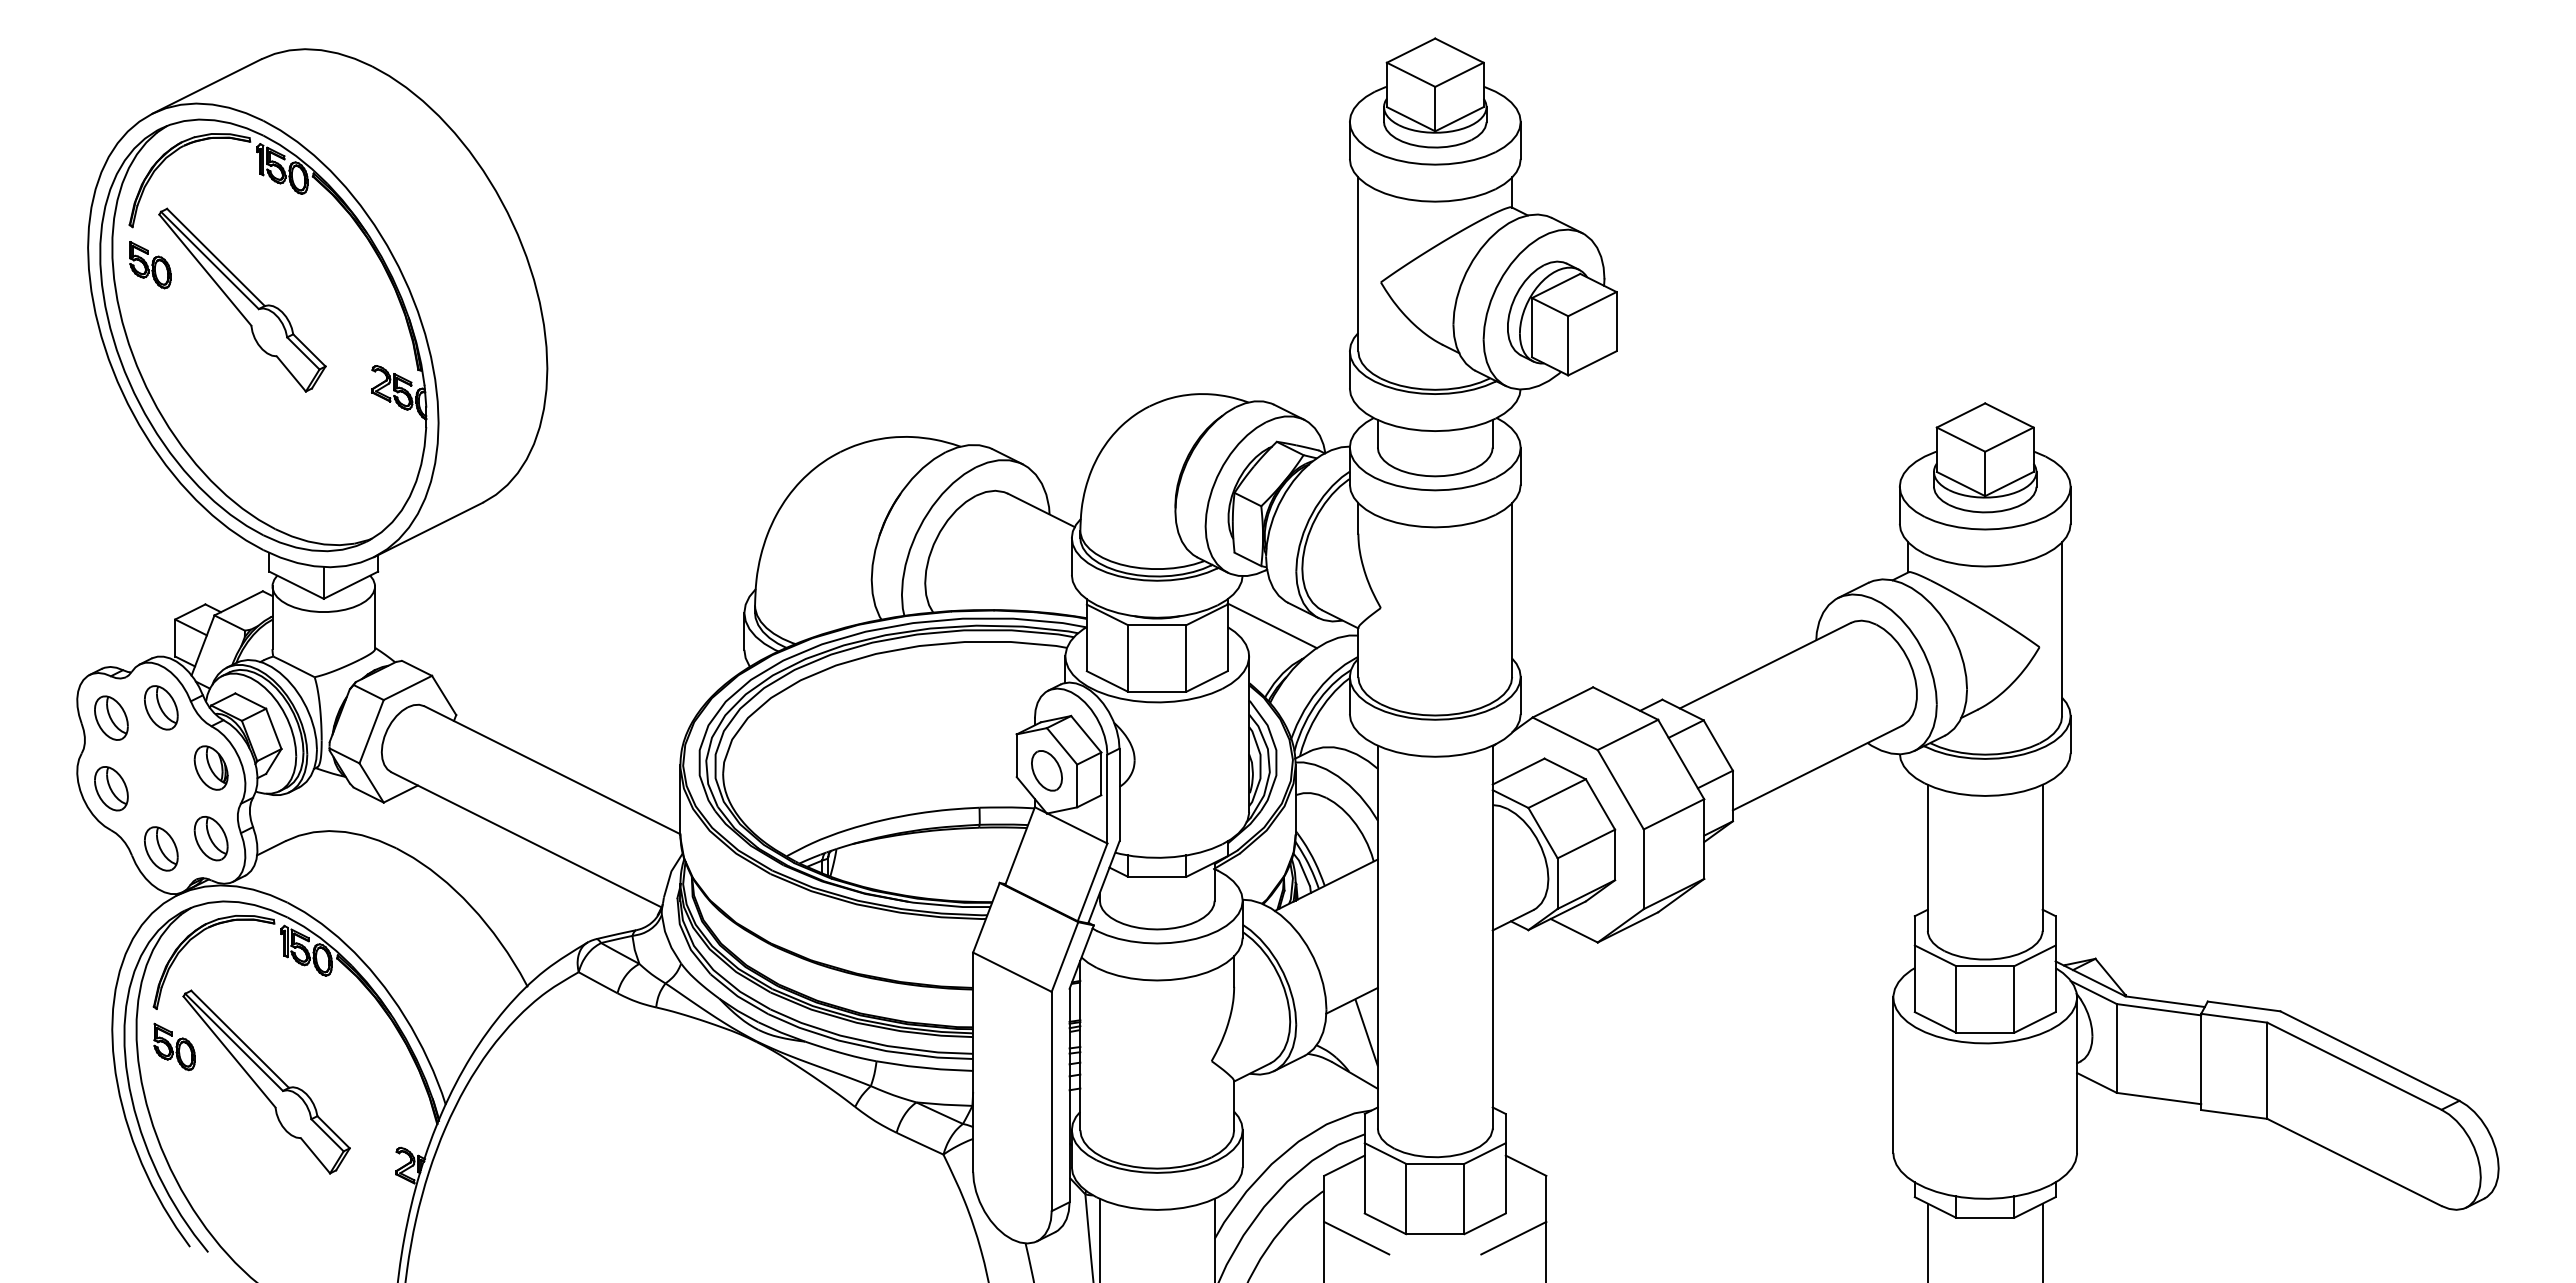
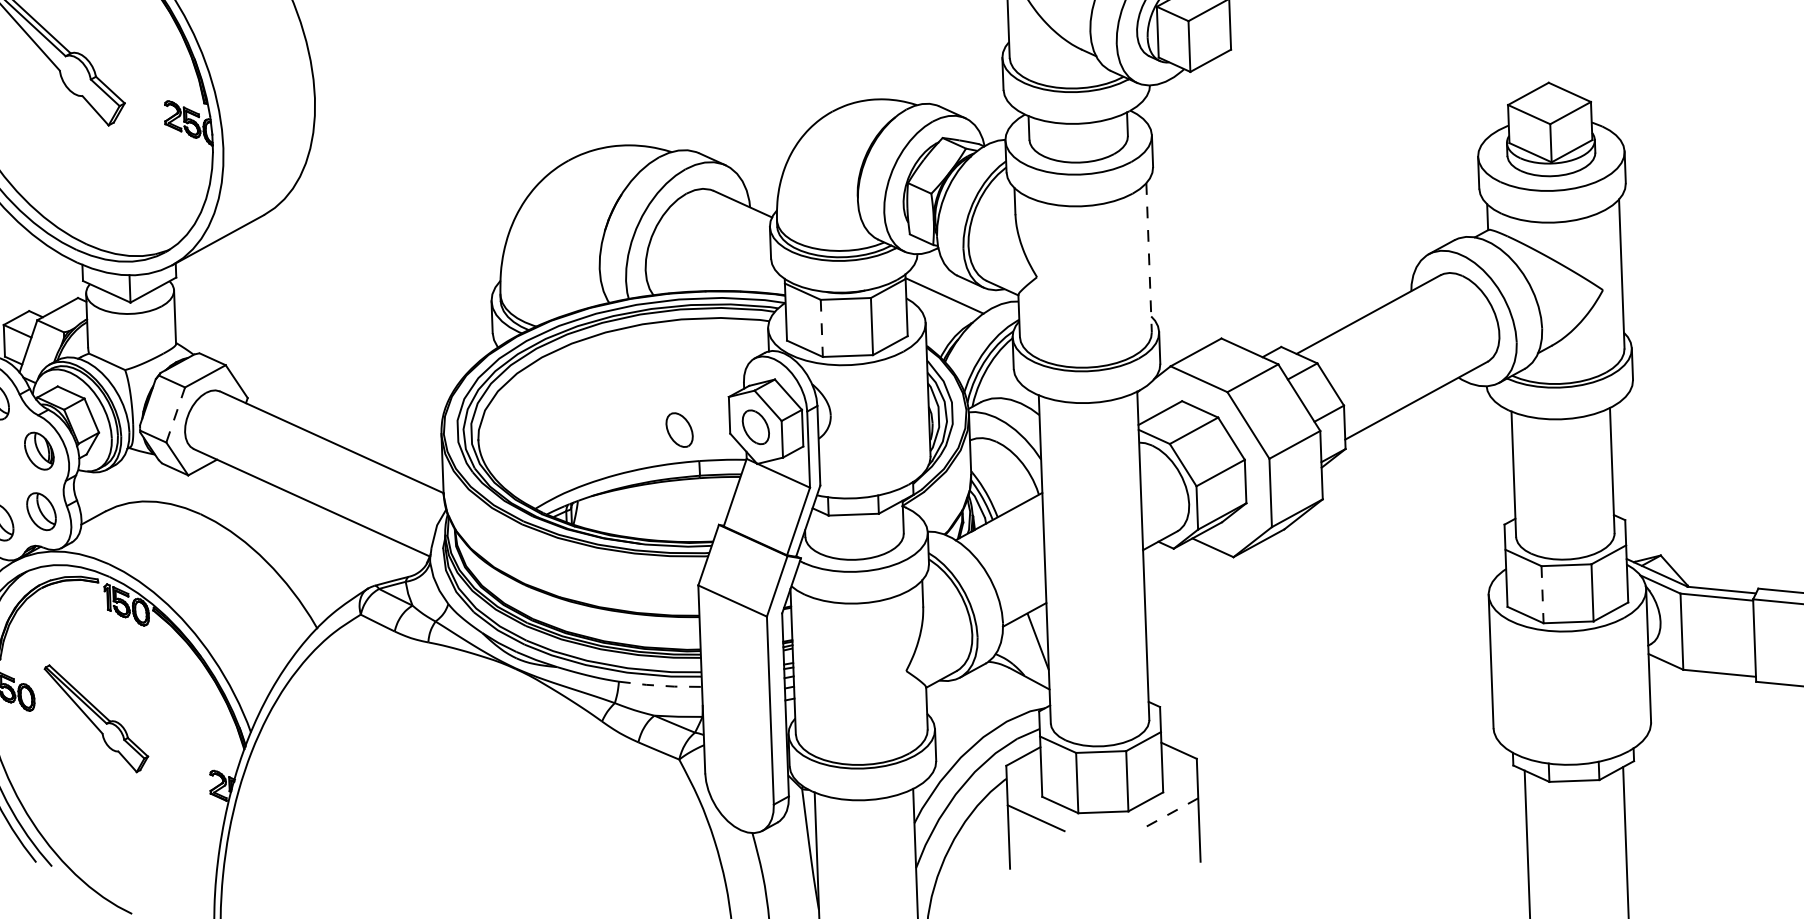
line: (1512, 590) -> (1149, 258), solid -> dashed
line: (1127, 658) -> (821, 328), solid -> dashed
line: (371, 731) -> (175, 414), solid -> dashed
part: (957, 770) -> (679, 429), added
line: (1956, 999) -> (1542, 594), solid -> dashed
line: (924, 1067) -> (660, 685), solid -> dashed
part: (266, 1081) -> (96, 718), size x0.7
line: (1513, 1238) -> (1170, 813), solid -> dashed

